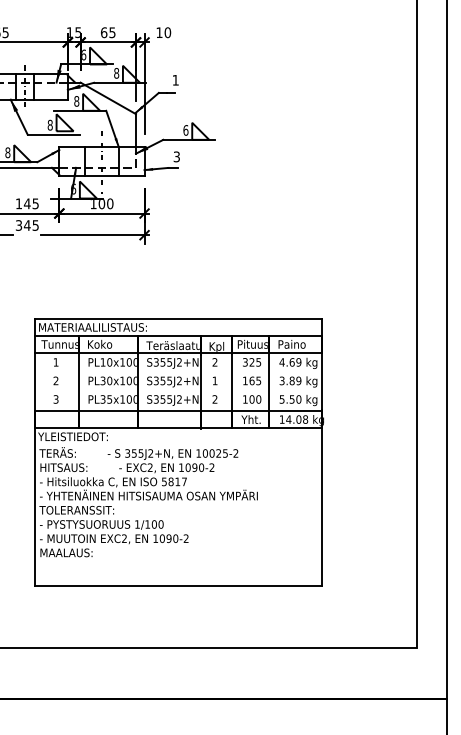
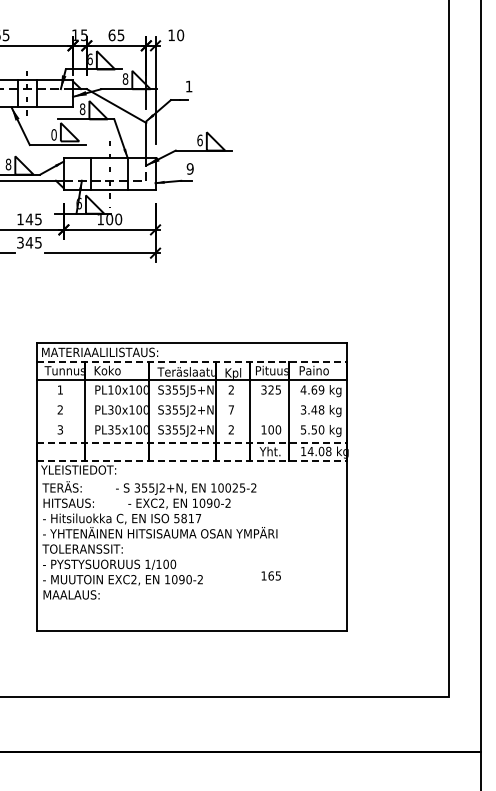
text: (49, 124) -> (53, 134), 8 -> 0
text: (176, 156) -> (189, 168), 3 -> 9
line: (177, 335) -> (191, 361), solid -> dashed
text: (178, 361) -> (192, 389), S355J2+N -> S355J5+N
text: (214, 380) -> (230, 409), 1 -> 7
text: (251, 380) -> (270, 575), moved
text: (295, 380) -> (317, 409), 3.89 -> 3.48
line: (177, 411) -> (191, 442), solid -> dashed
line: (177, 427) -> (191, 460), solid -> dashed

